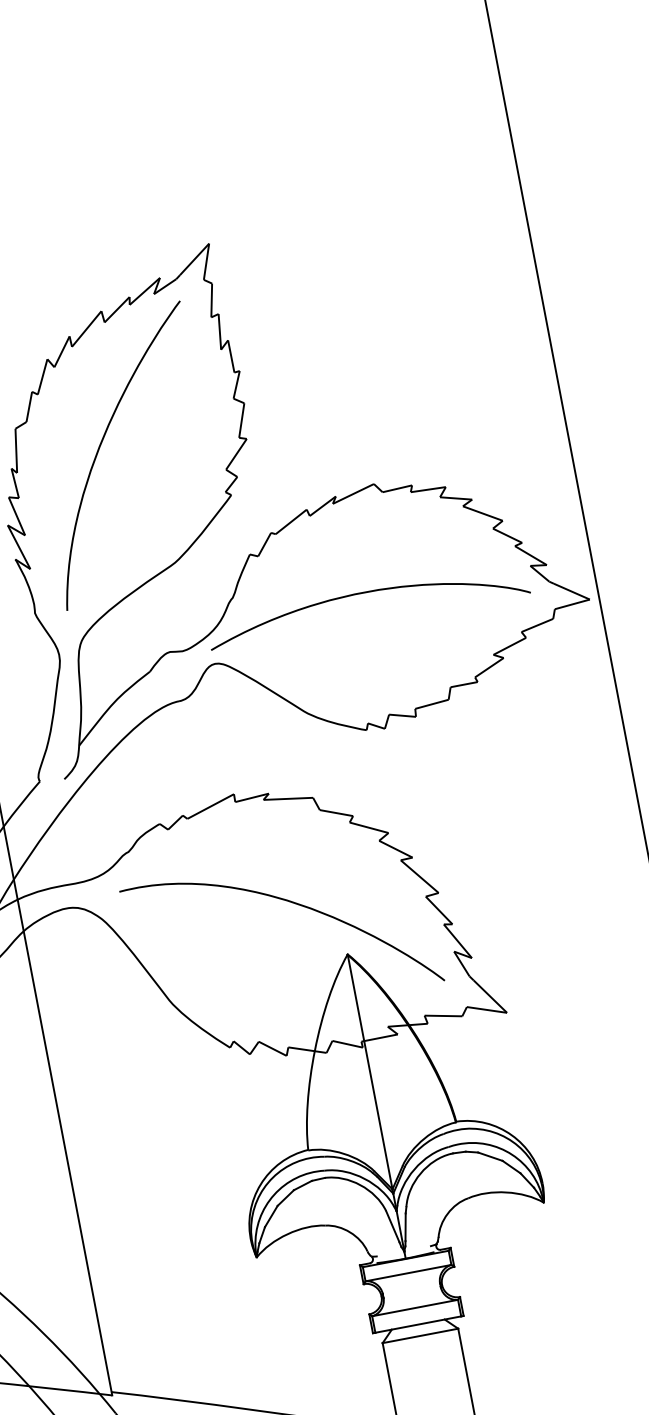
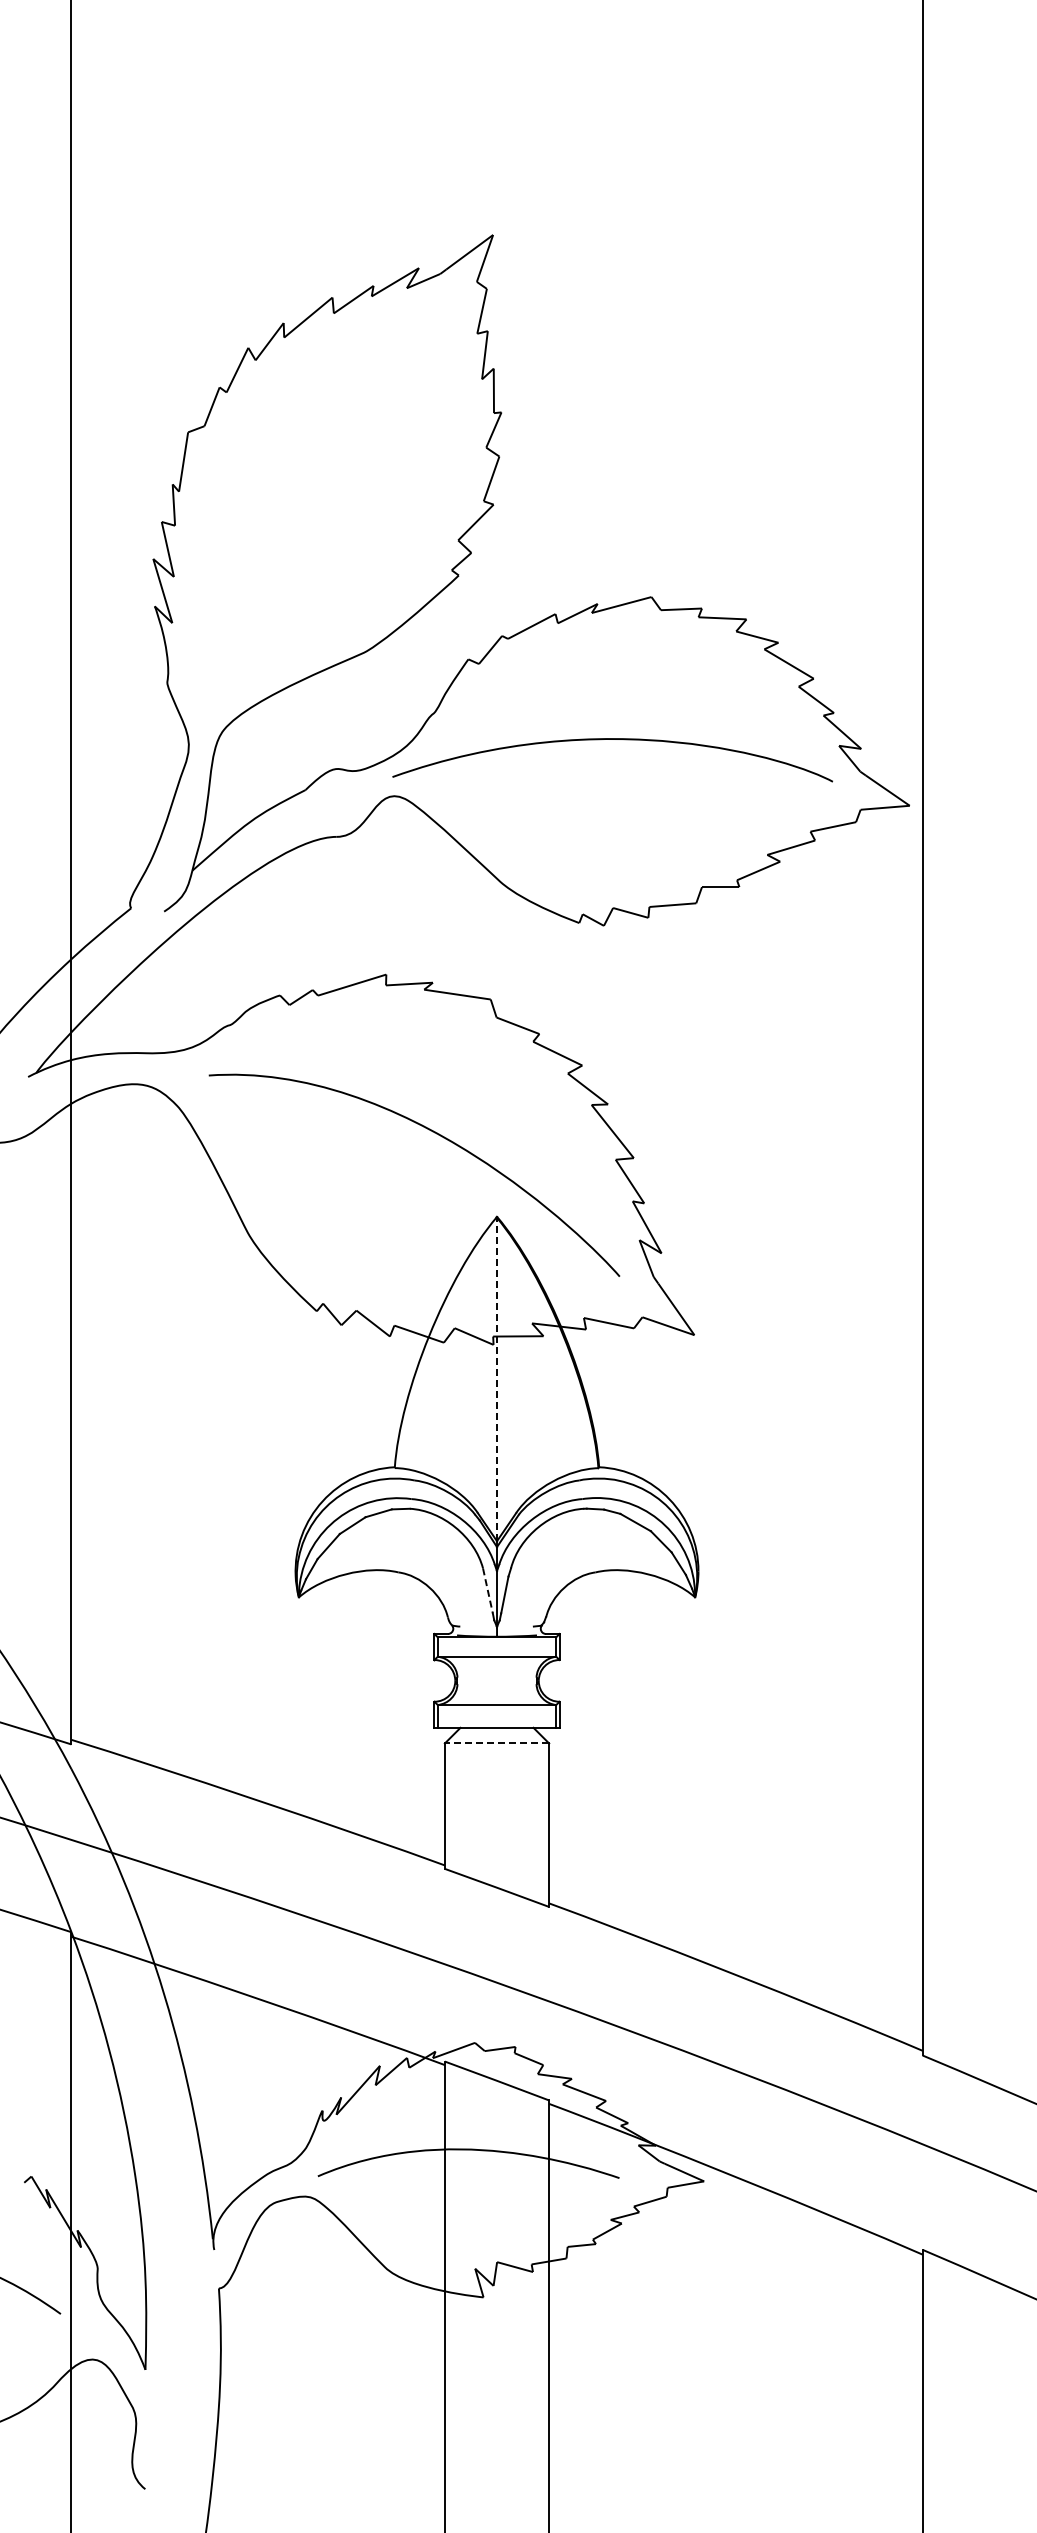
curve: (101, 444) -> (298, 475), removed
line: (370, 1072) -> (497, 1379), solid -> dashed
line: (393, 1226) -> (488, 1591), solid -> dashed
line: (420, 1336) -> (496, 1743), solid -> dashed

